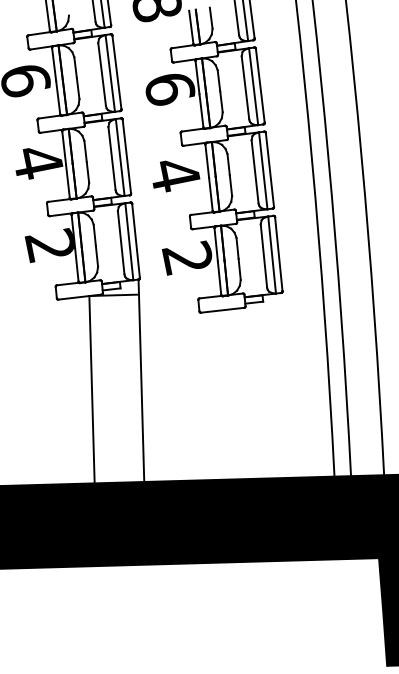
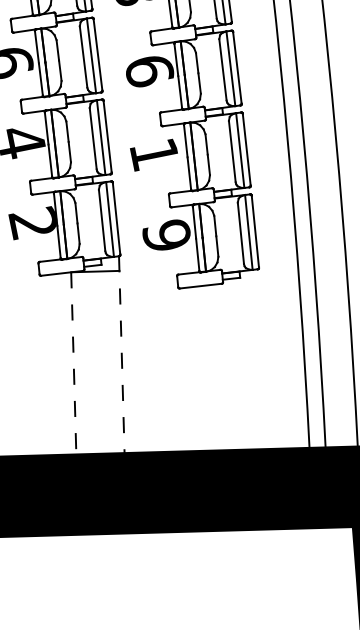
text: (174, 175) -> (153, 155), 4 -> 1
text: (186, 257) -> (165, 234), 2 -> 9
line: (141, 381) -> (121, 355), solid -> dashed
line: (92, 389) -> (74, 363), solid -> dashed

